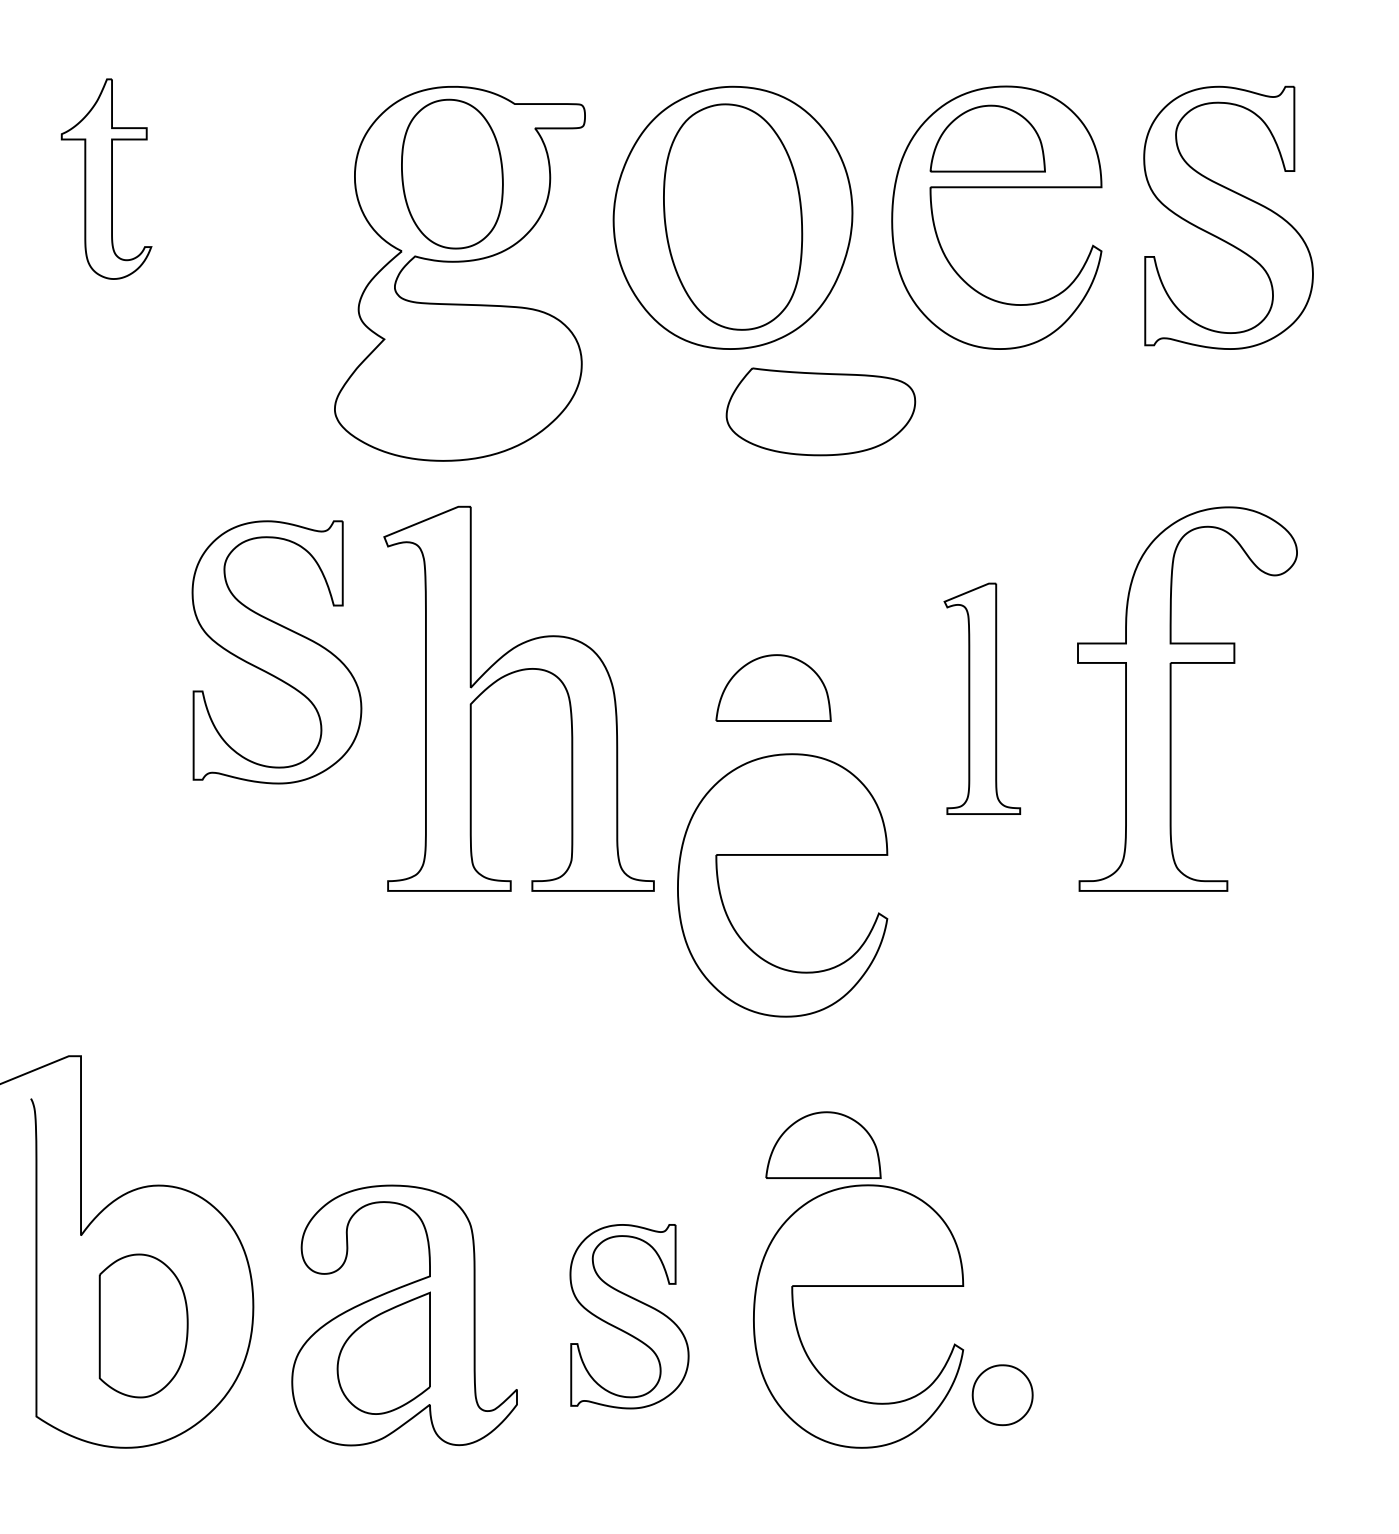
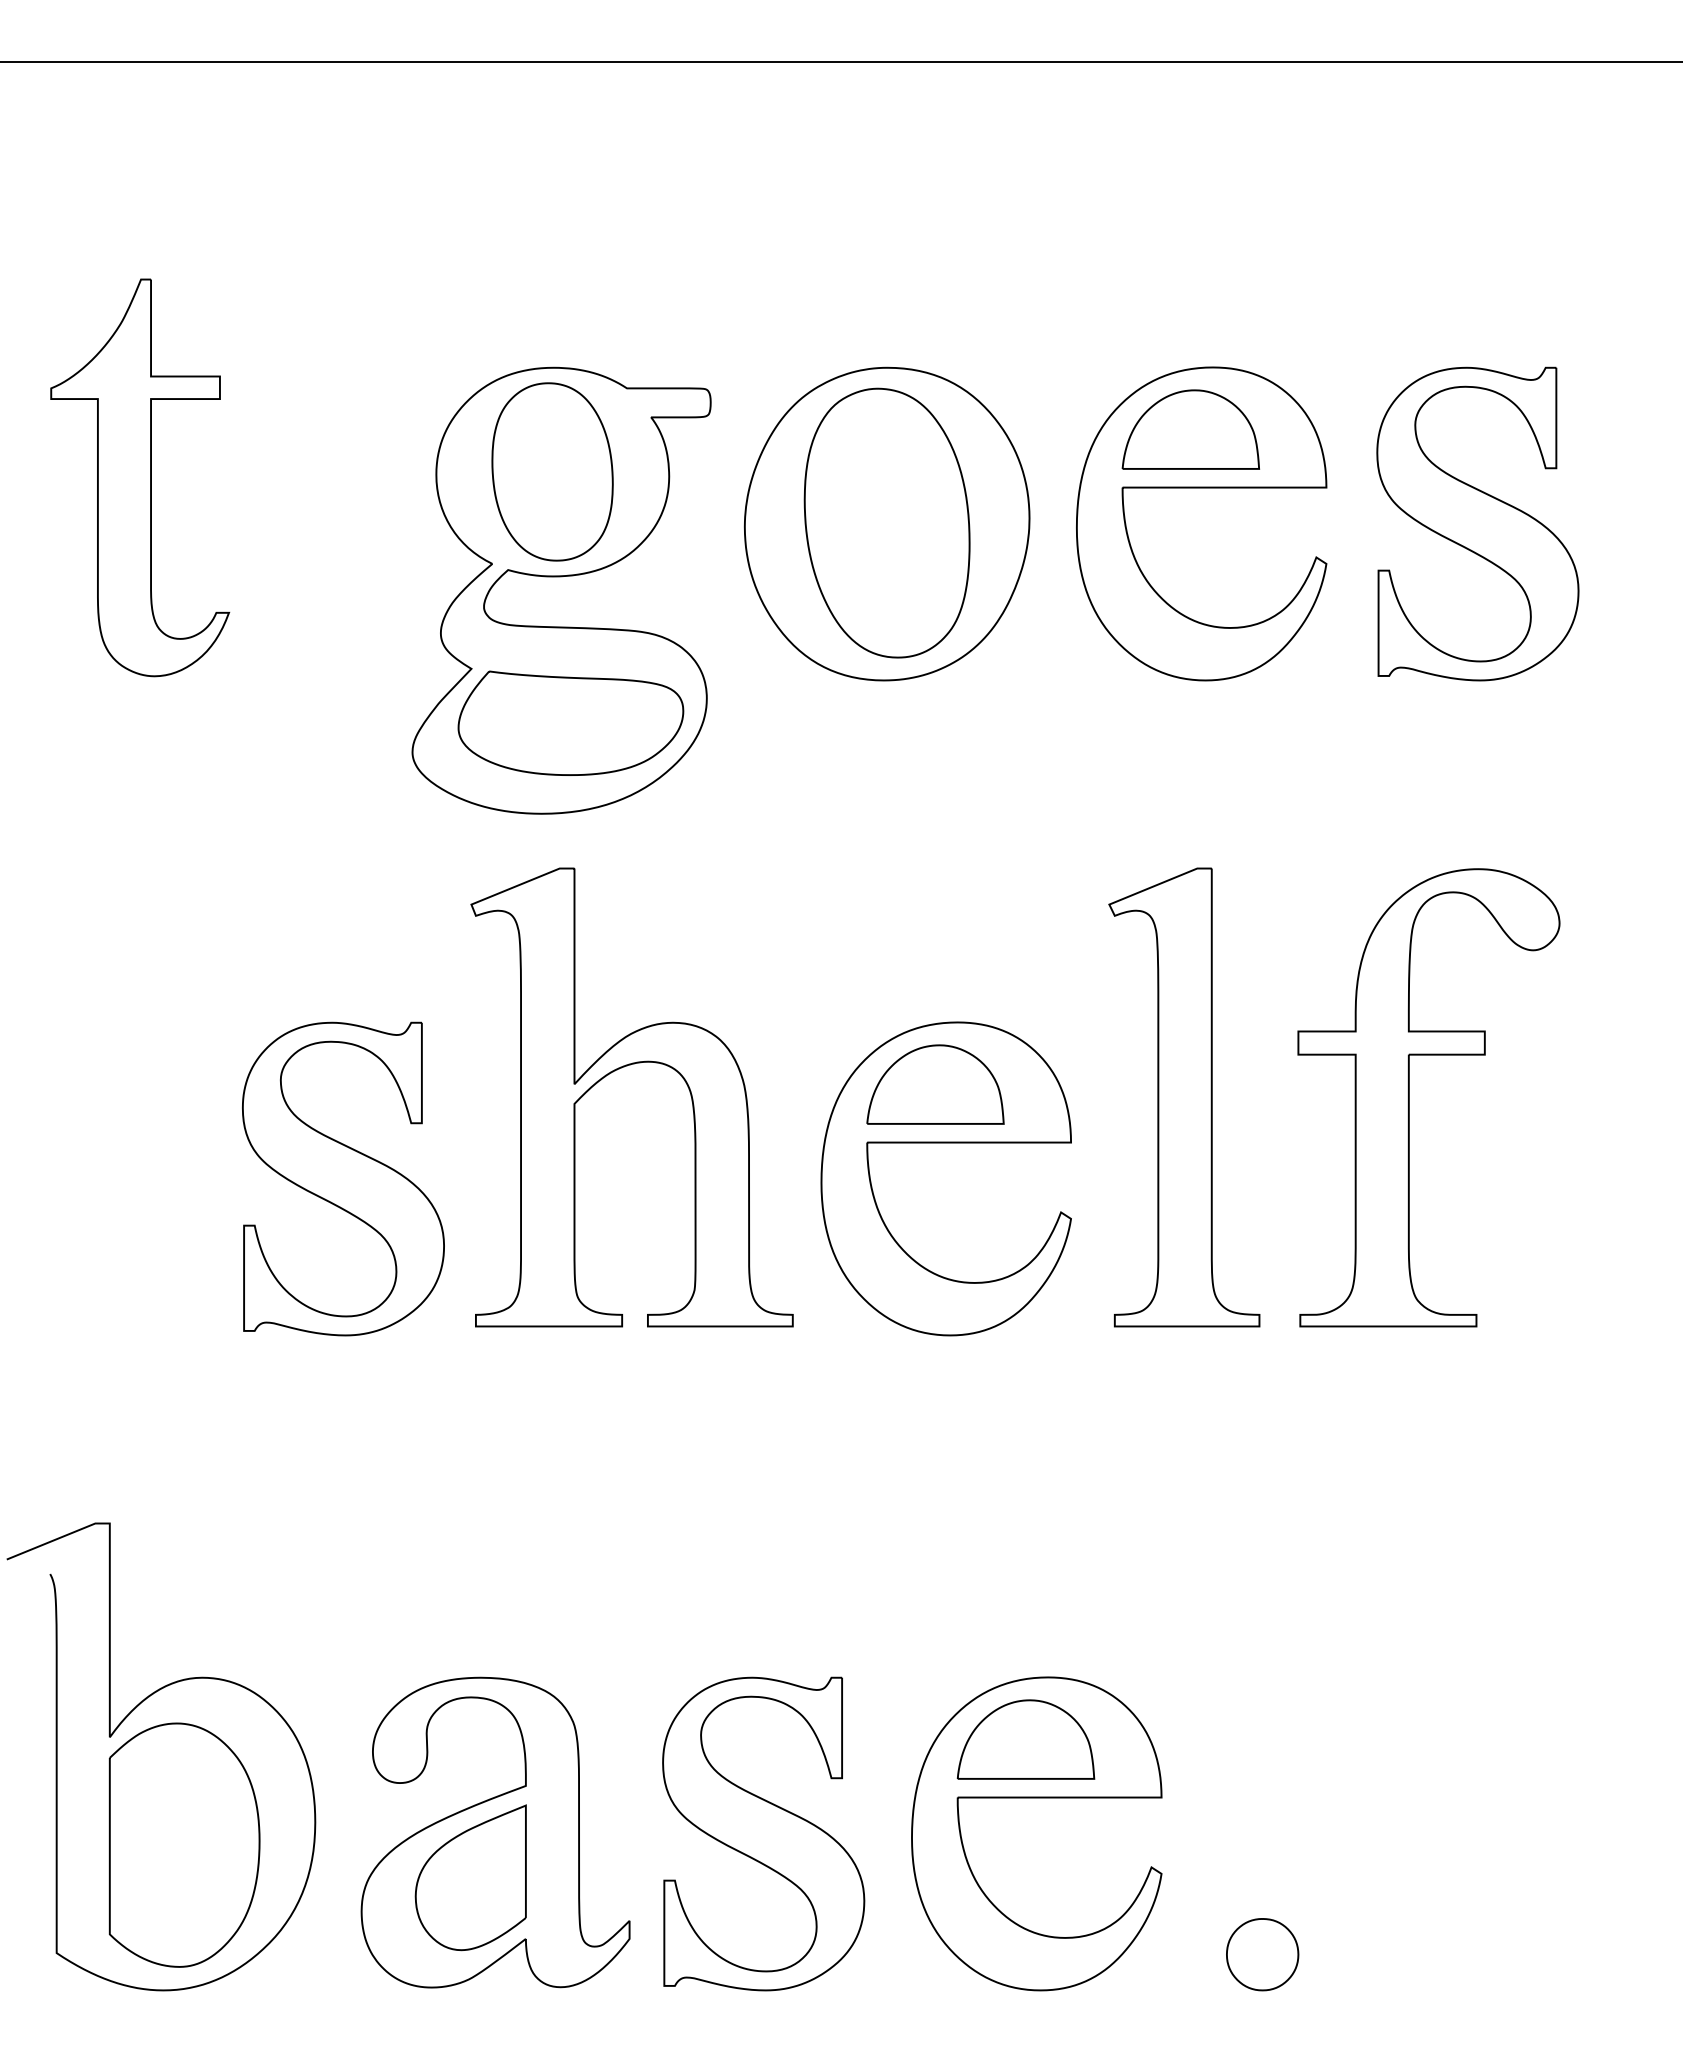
part: (106, 178) -> (140, 477), size x1.67
part: (820, 411) -> (570, 722), moved
part: (277, 651) -> (343, 1178), moved
part: (982, 698) -> (1184, 1097), size x1.67
part: (781, 855) -> (945, 1143), moved
part: (823, 1145) -> (1025, 1739), moved
part: (629, 1316) -> (763, 1833), size x1.43
part: (143, 1325) -> (184, 1844), size x1.43
part: (1002, 1395) -> (1262, 1954), moved

